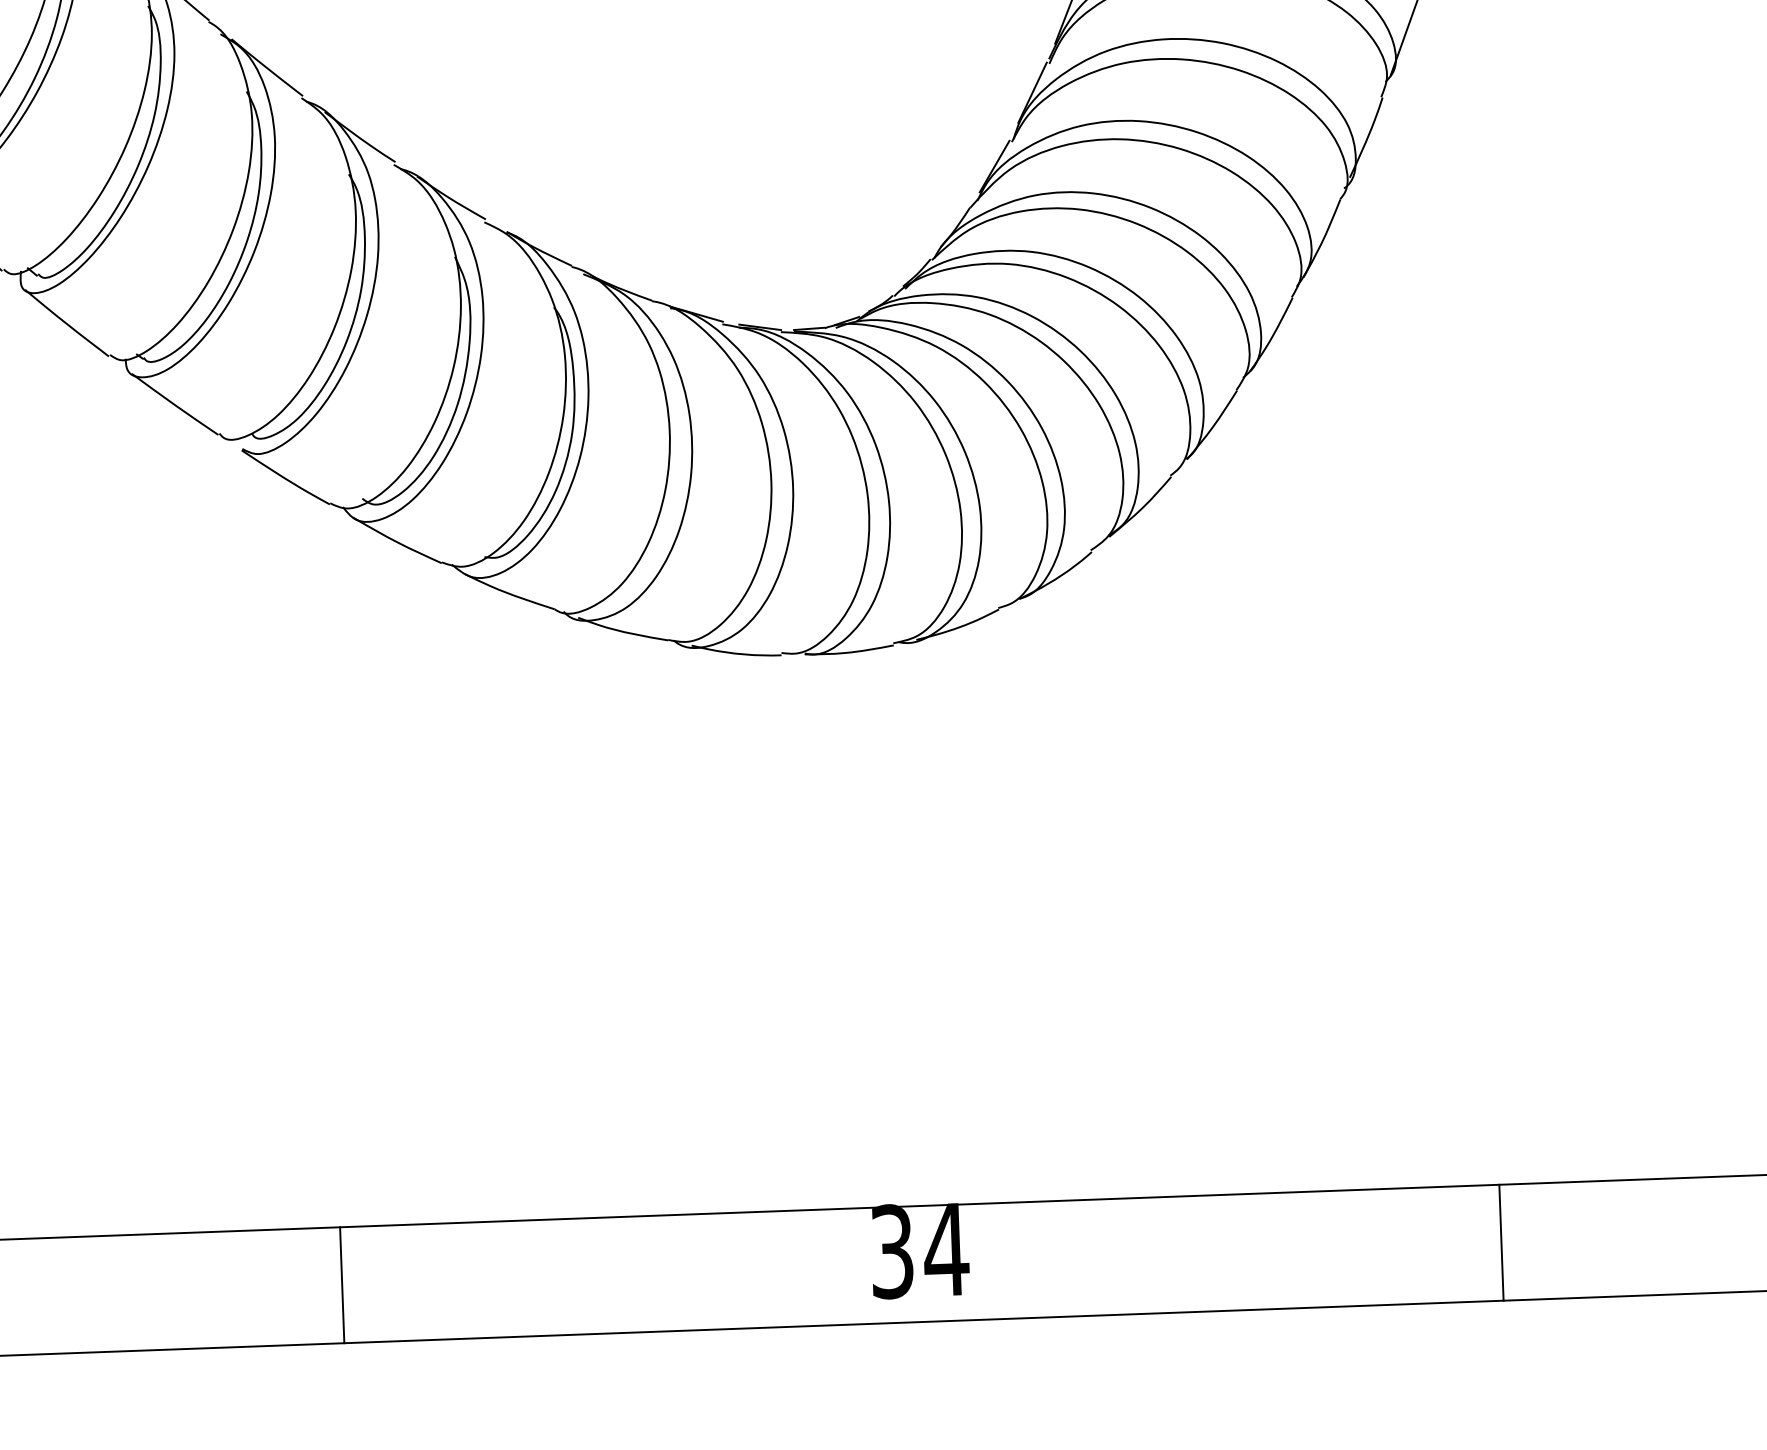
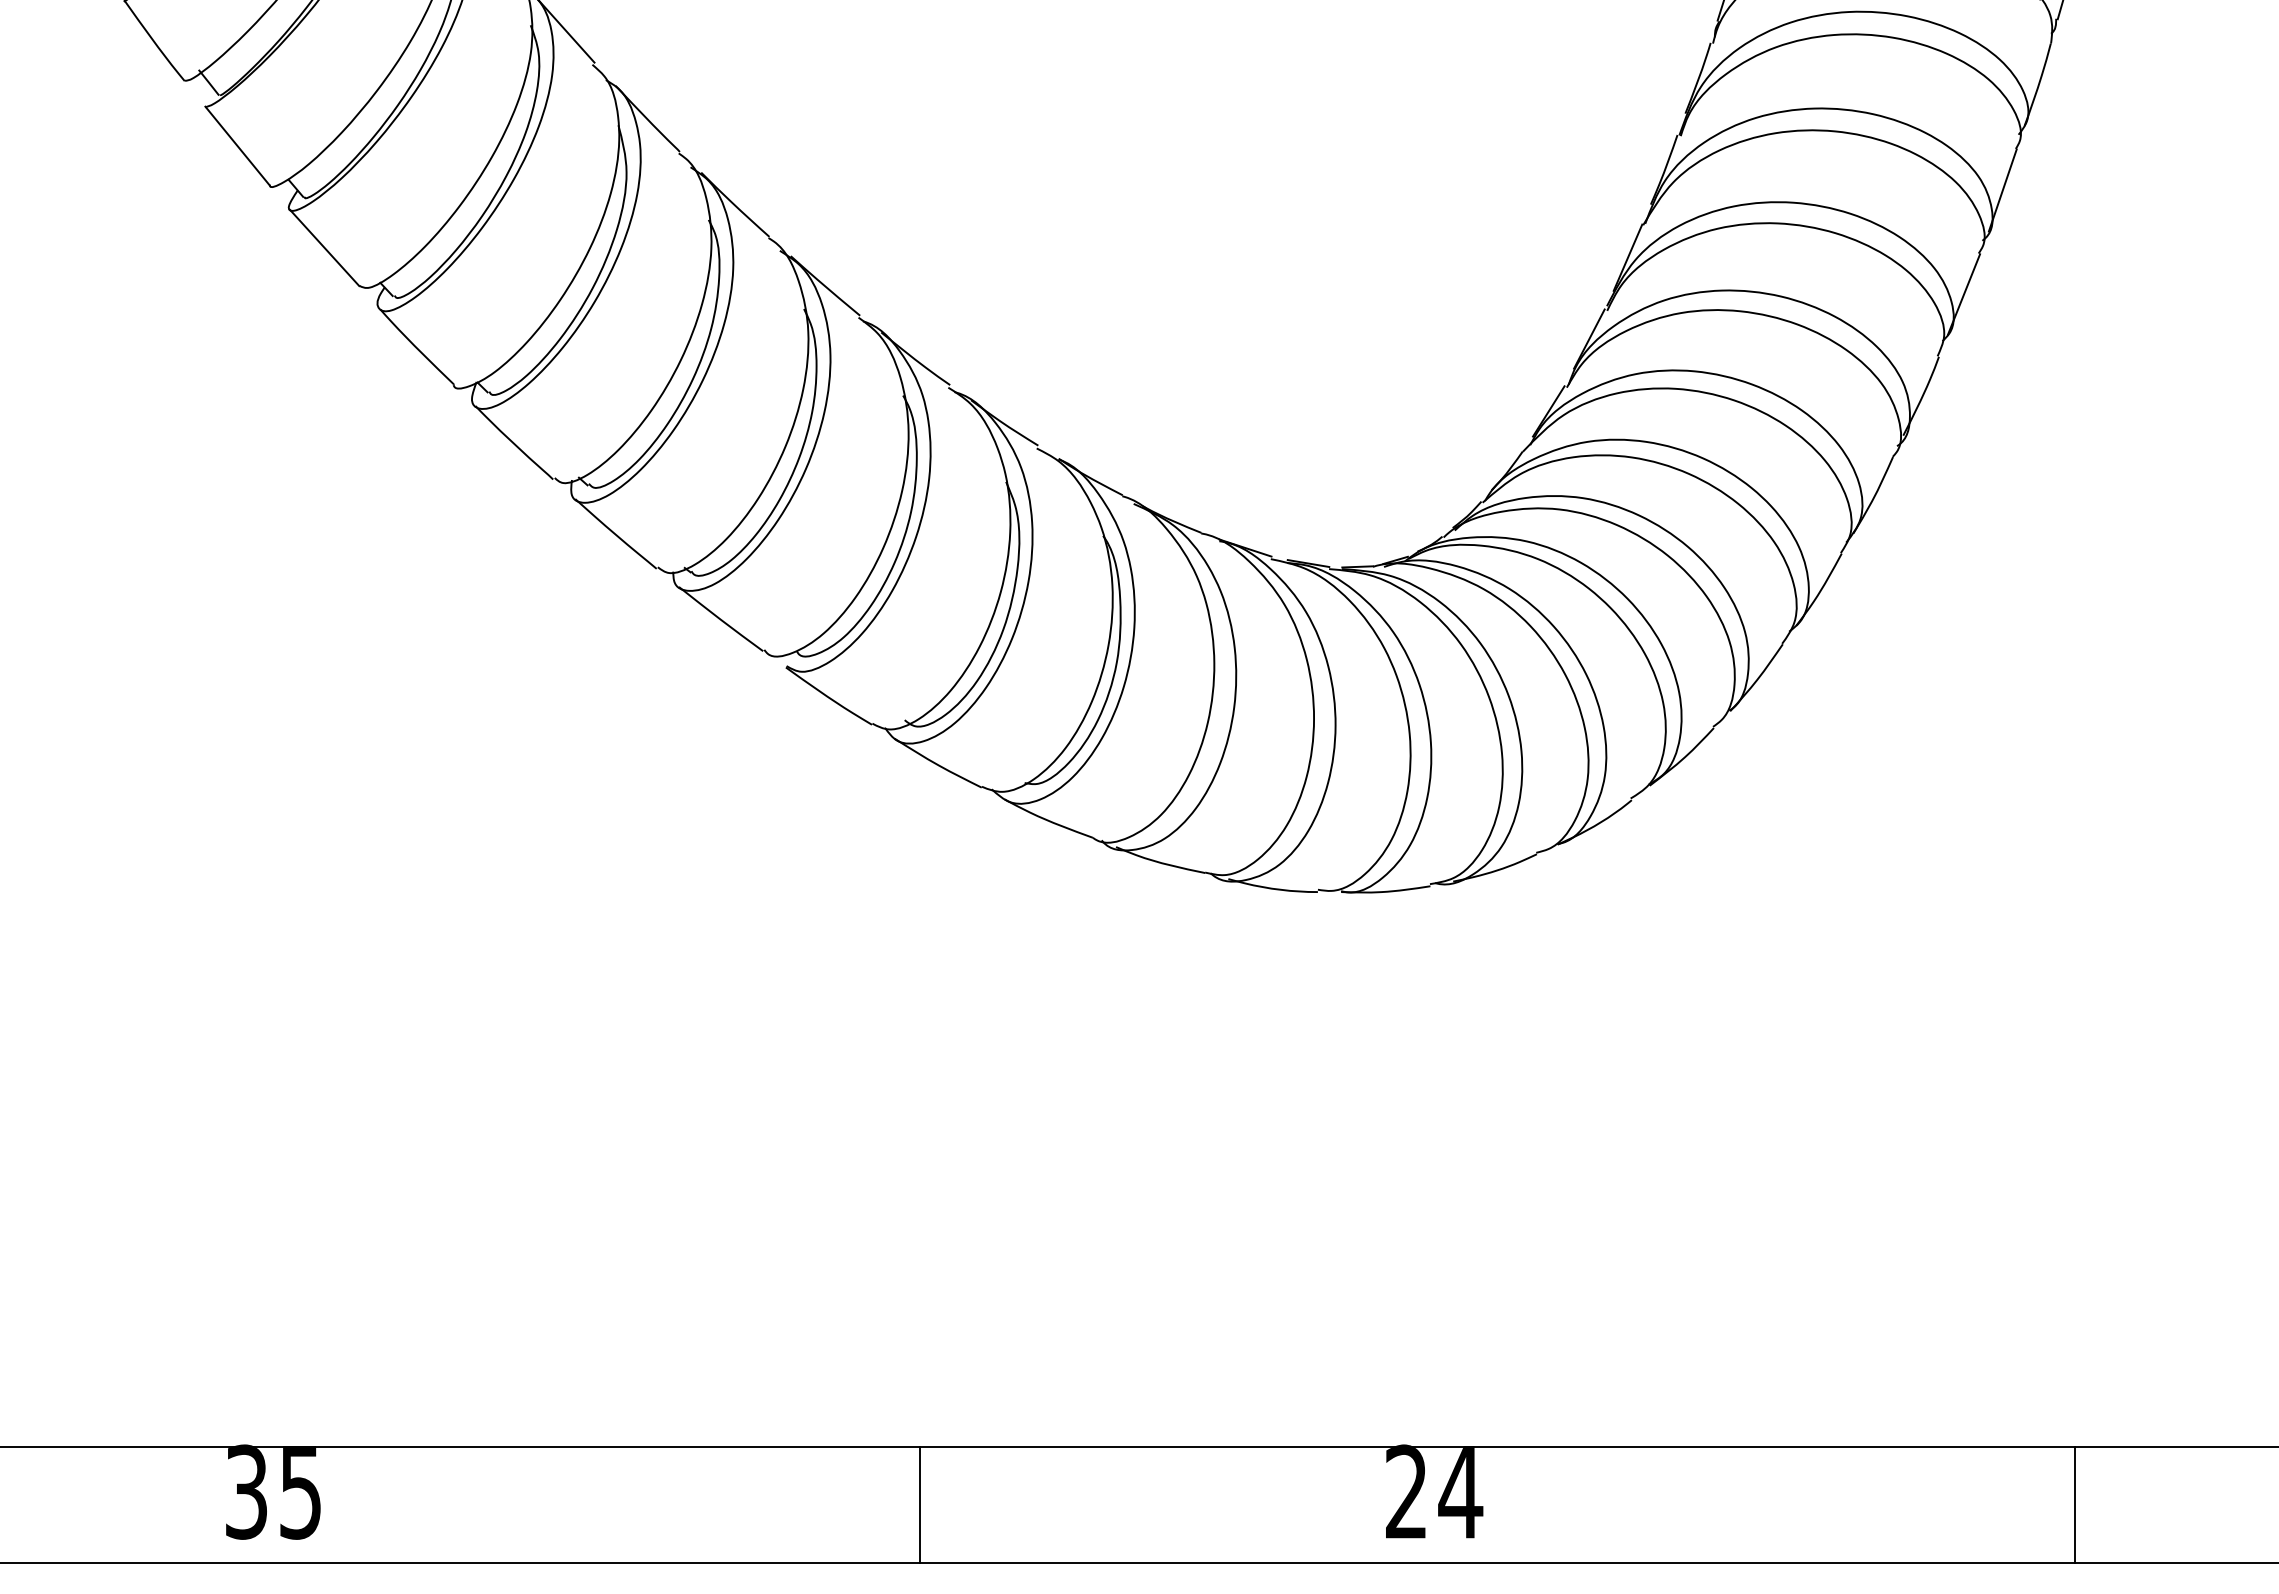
line: (1501, 1242) -> (2074, 1505), moved
text: (892, 1251) -> (1406, 1491), 34 -> 24
line: (341, 1285) -> (919, 1505), moved

